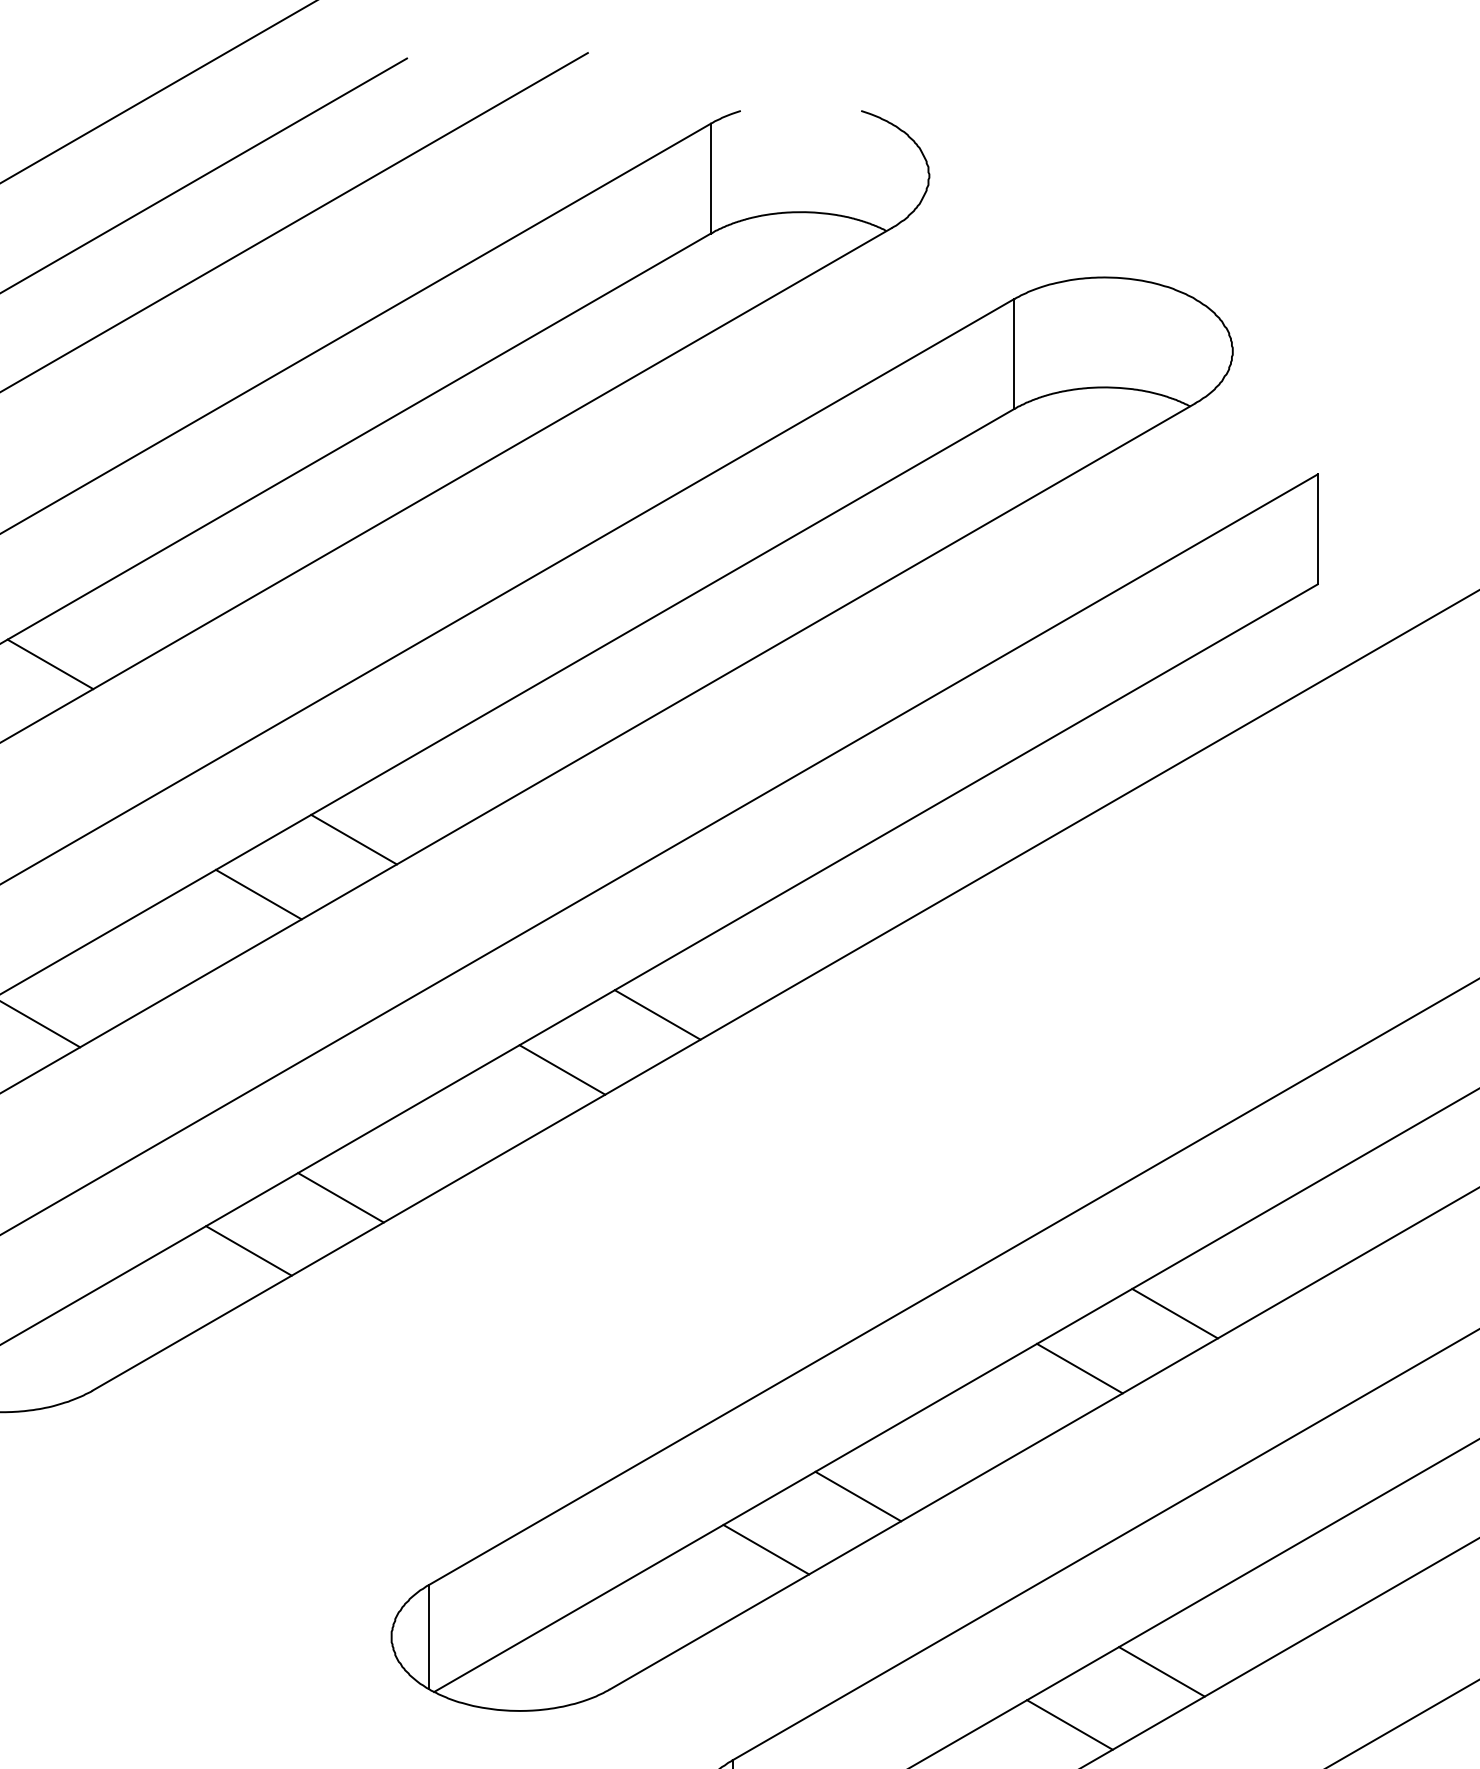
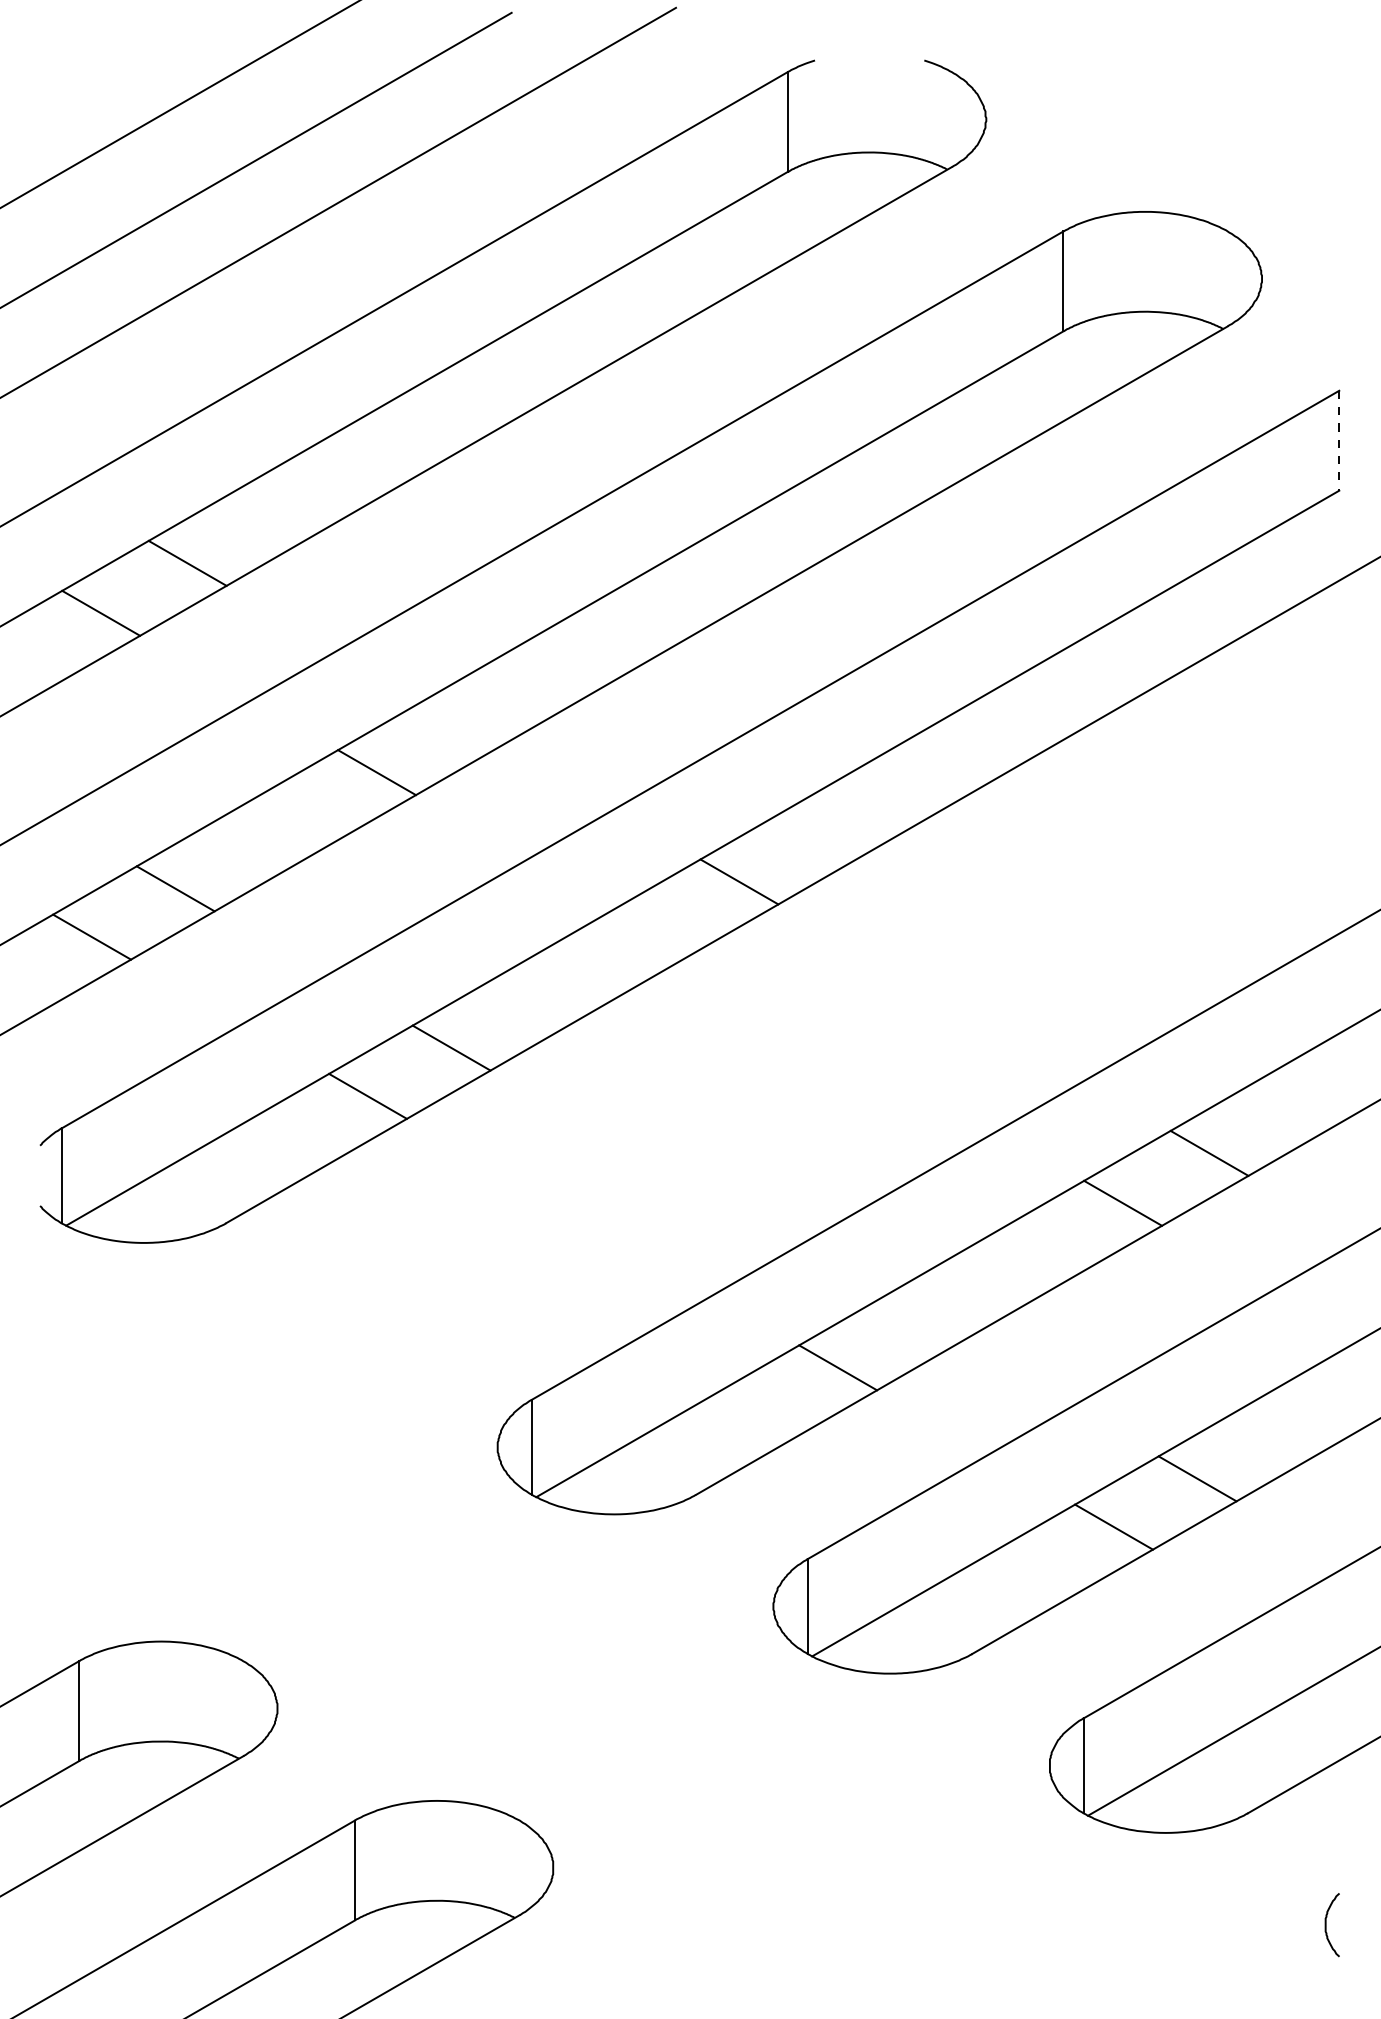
line: (1318, 529) -> (1339, 440), solid -> dashed
line: (354, 839) -> (463, 722), removed
line: (562, 1069) -> (652, 931), removed
line: (858, 1496) -> (921, 1319), removed

